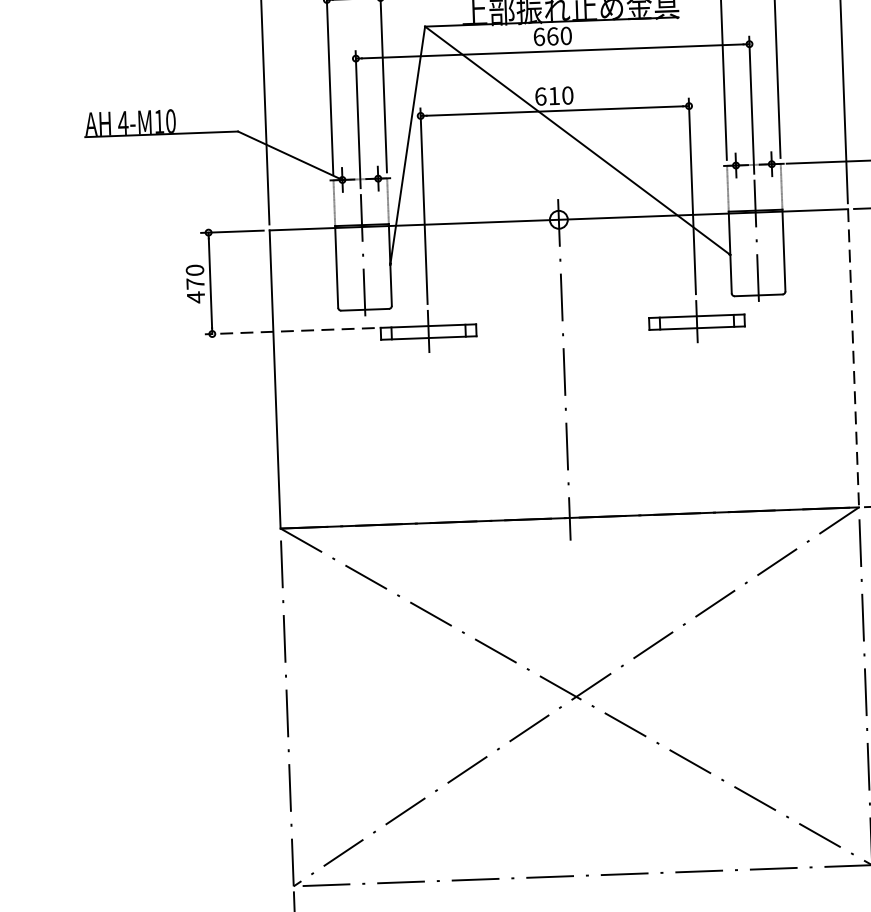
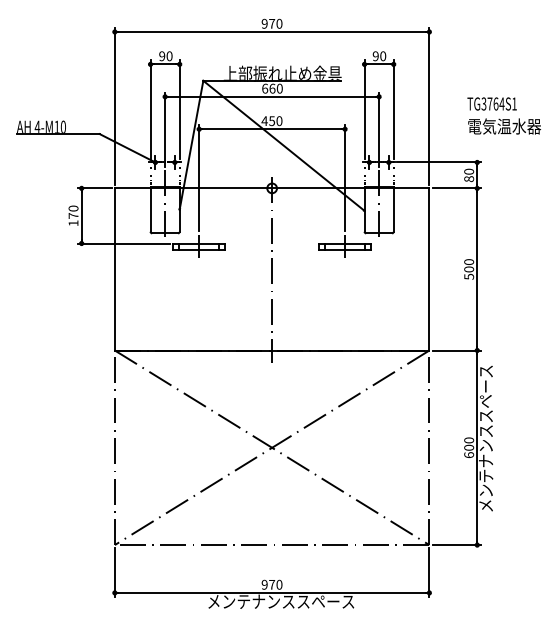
text: (547, 97) -> (268, 121), 610 -> 450
text: (195, 297) -> (73, 223), 470 -> 170
line: (289, 331) -> (123, 243), dashed -> solid
line: (853, 358) -> (429, 269), dashed -> solid

